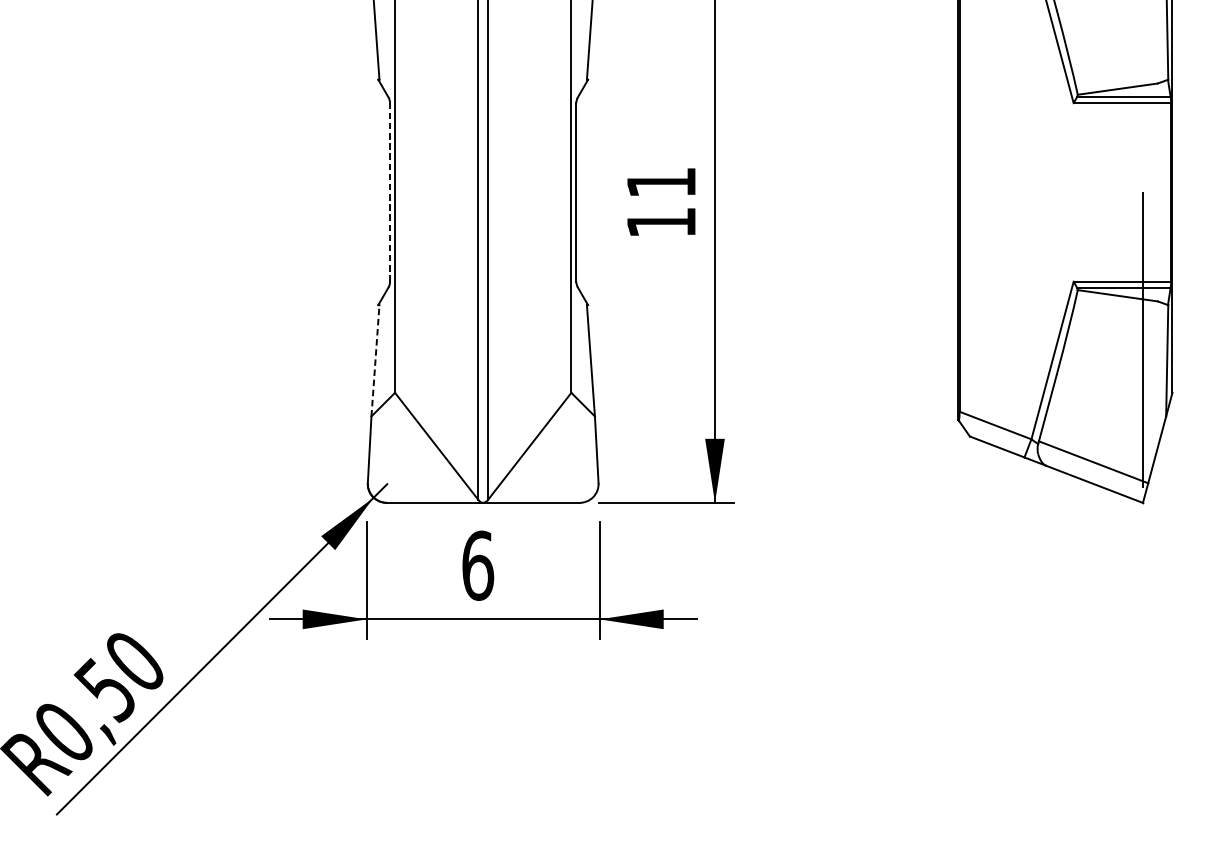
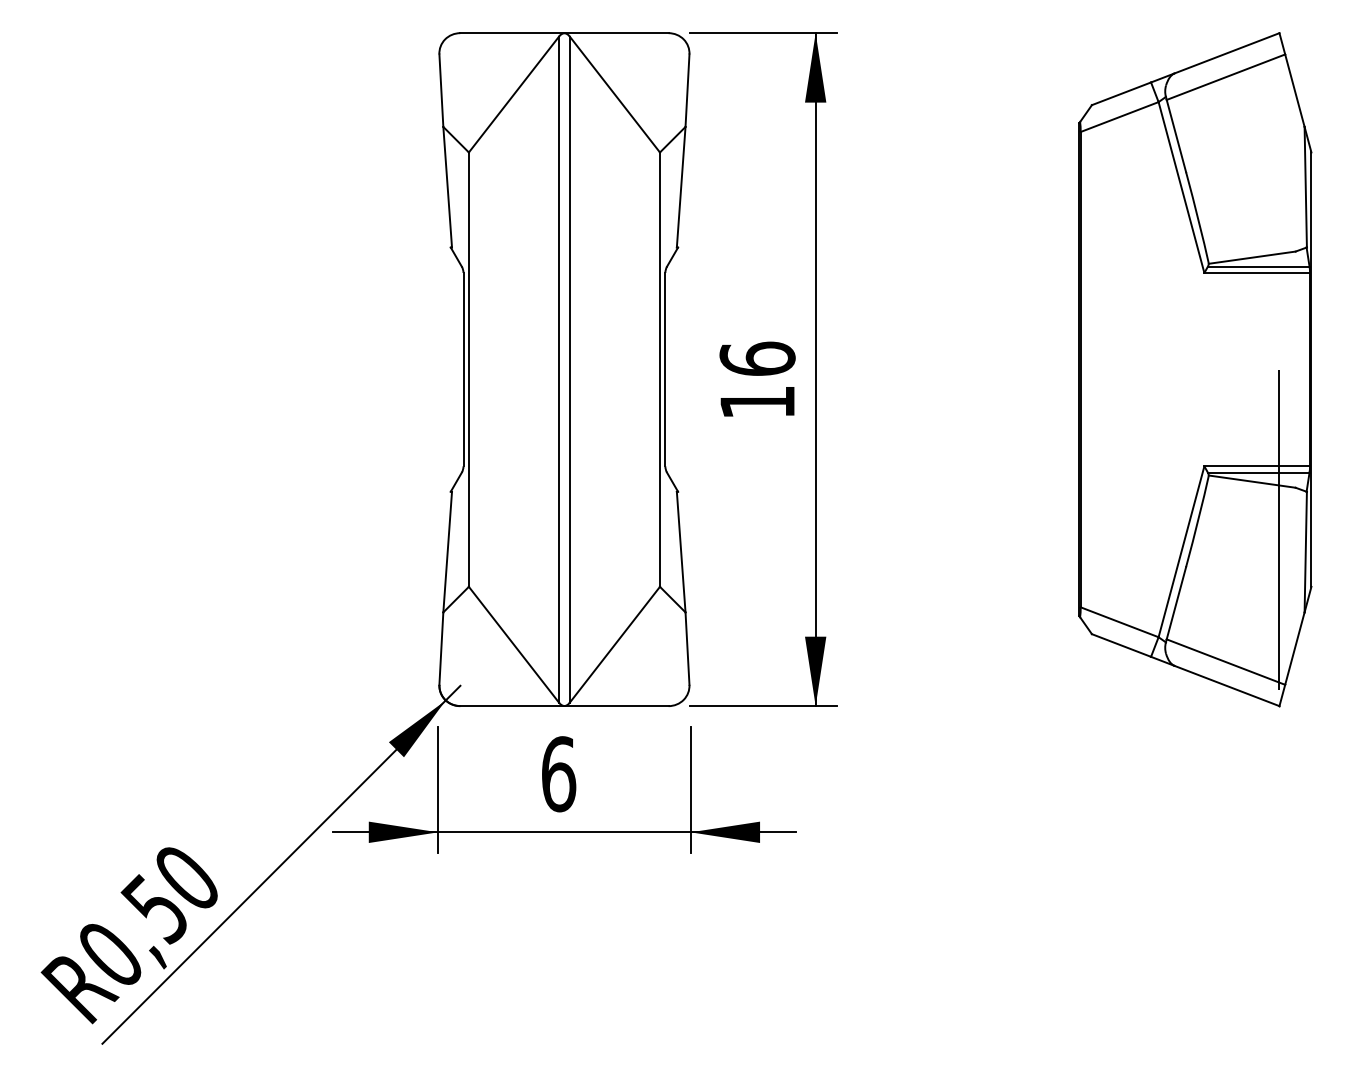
text: (661, 182) -> (757, 358), 11 -> 16
line: (390, 192) -> (463, 369), dashed -> solid
line: (375, 360) -> (447, 551), dashed -> solid

